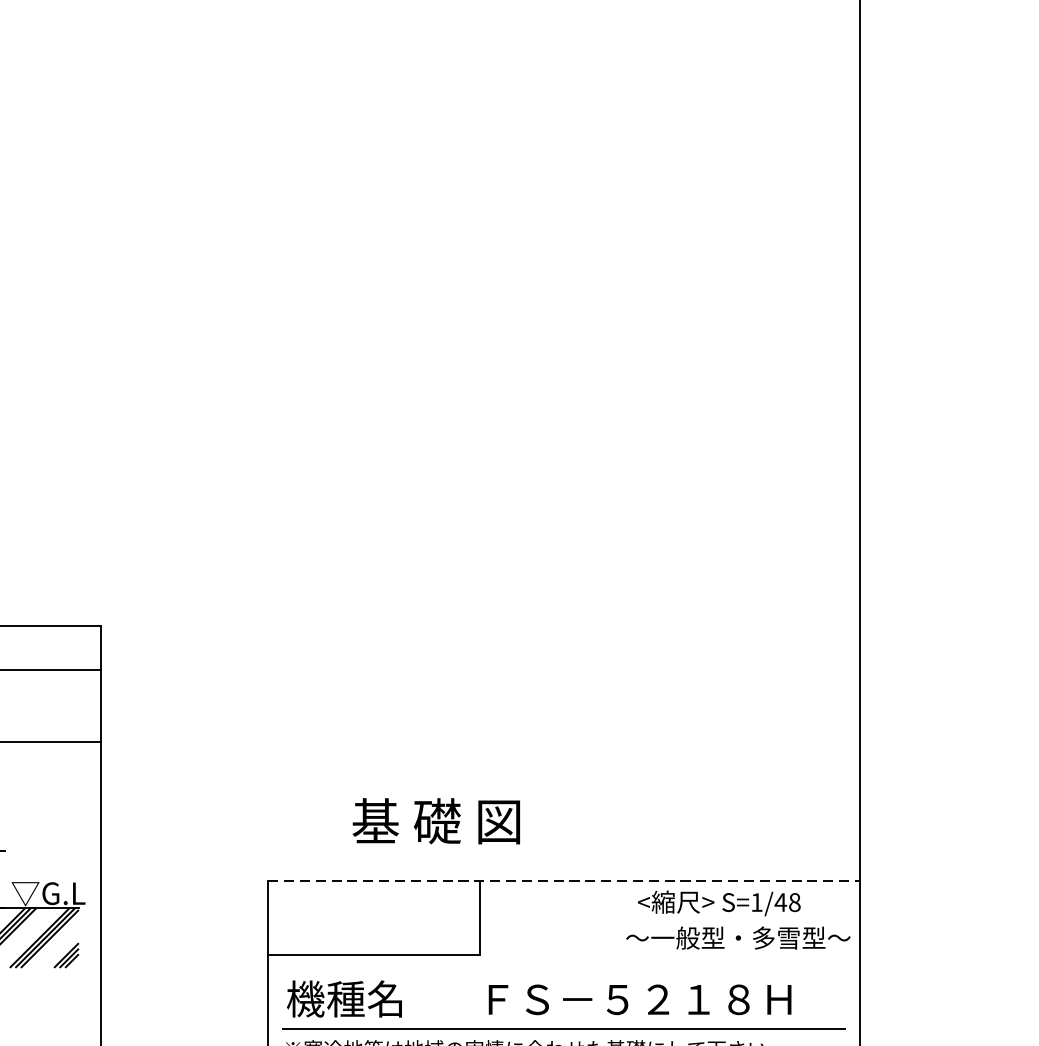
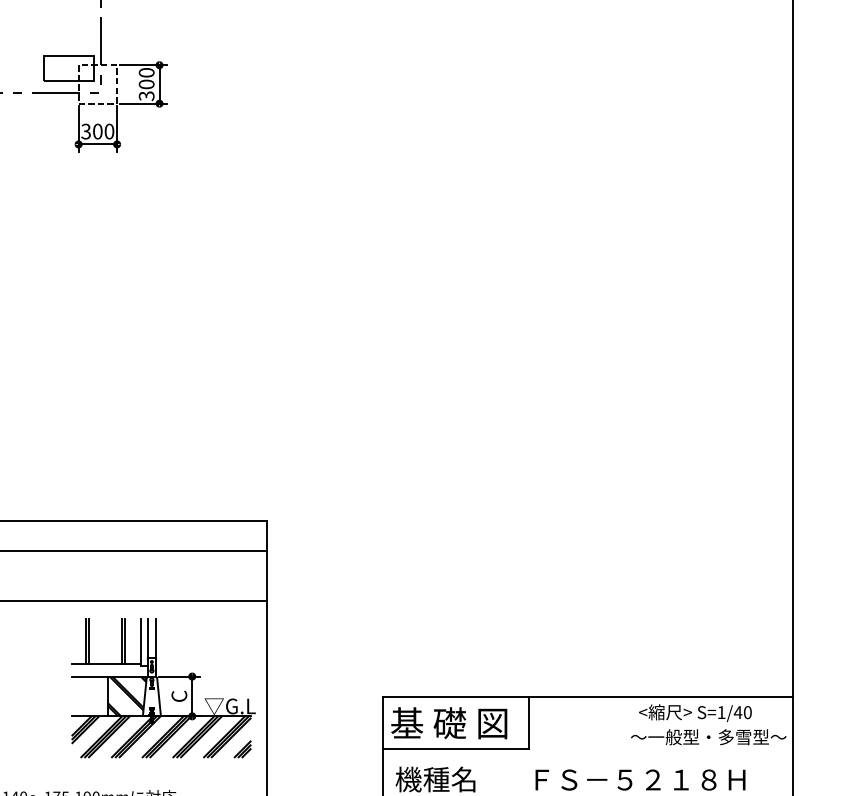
text: (436, 821) -> (449, 723), moved
line: (565, 880) -> (588, 697), dashed -> solid
text: (794, 902) -> (747, 712), S=1/48 -> S=1/40

